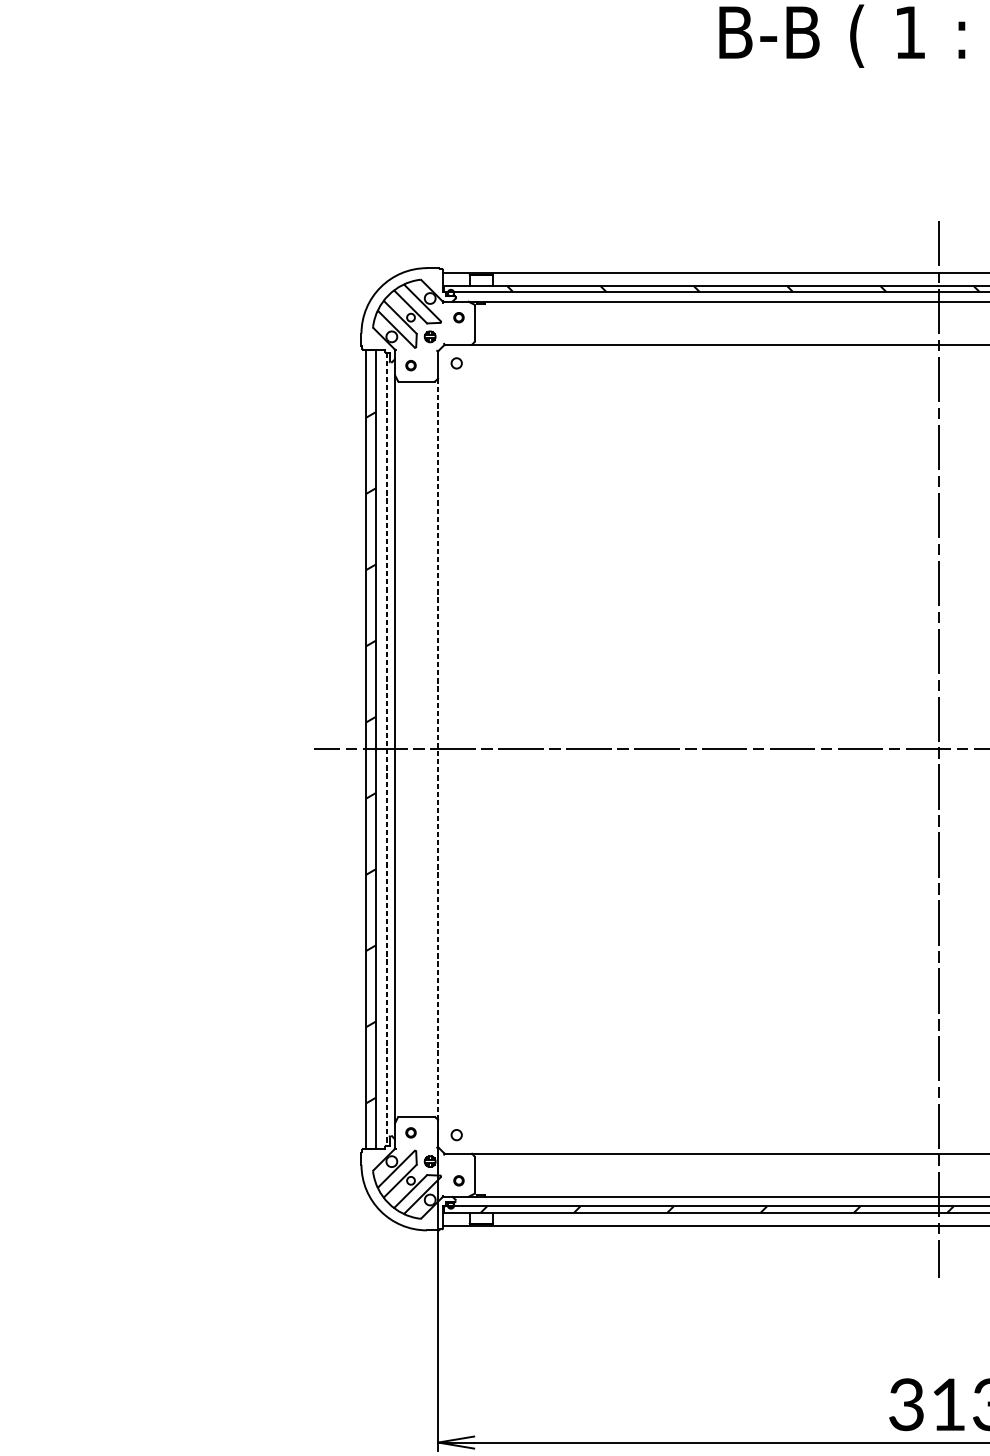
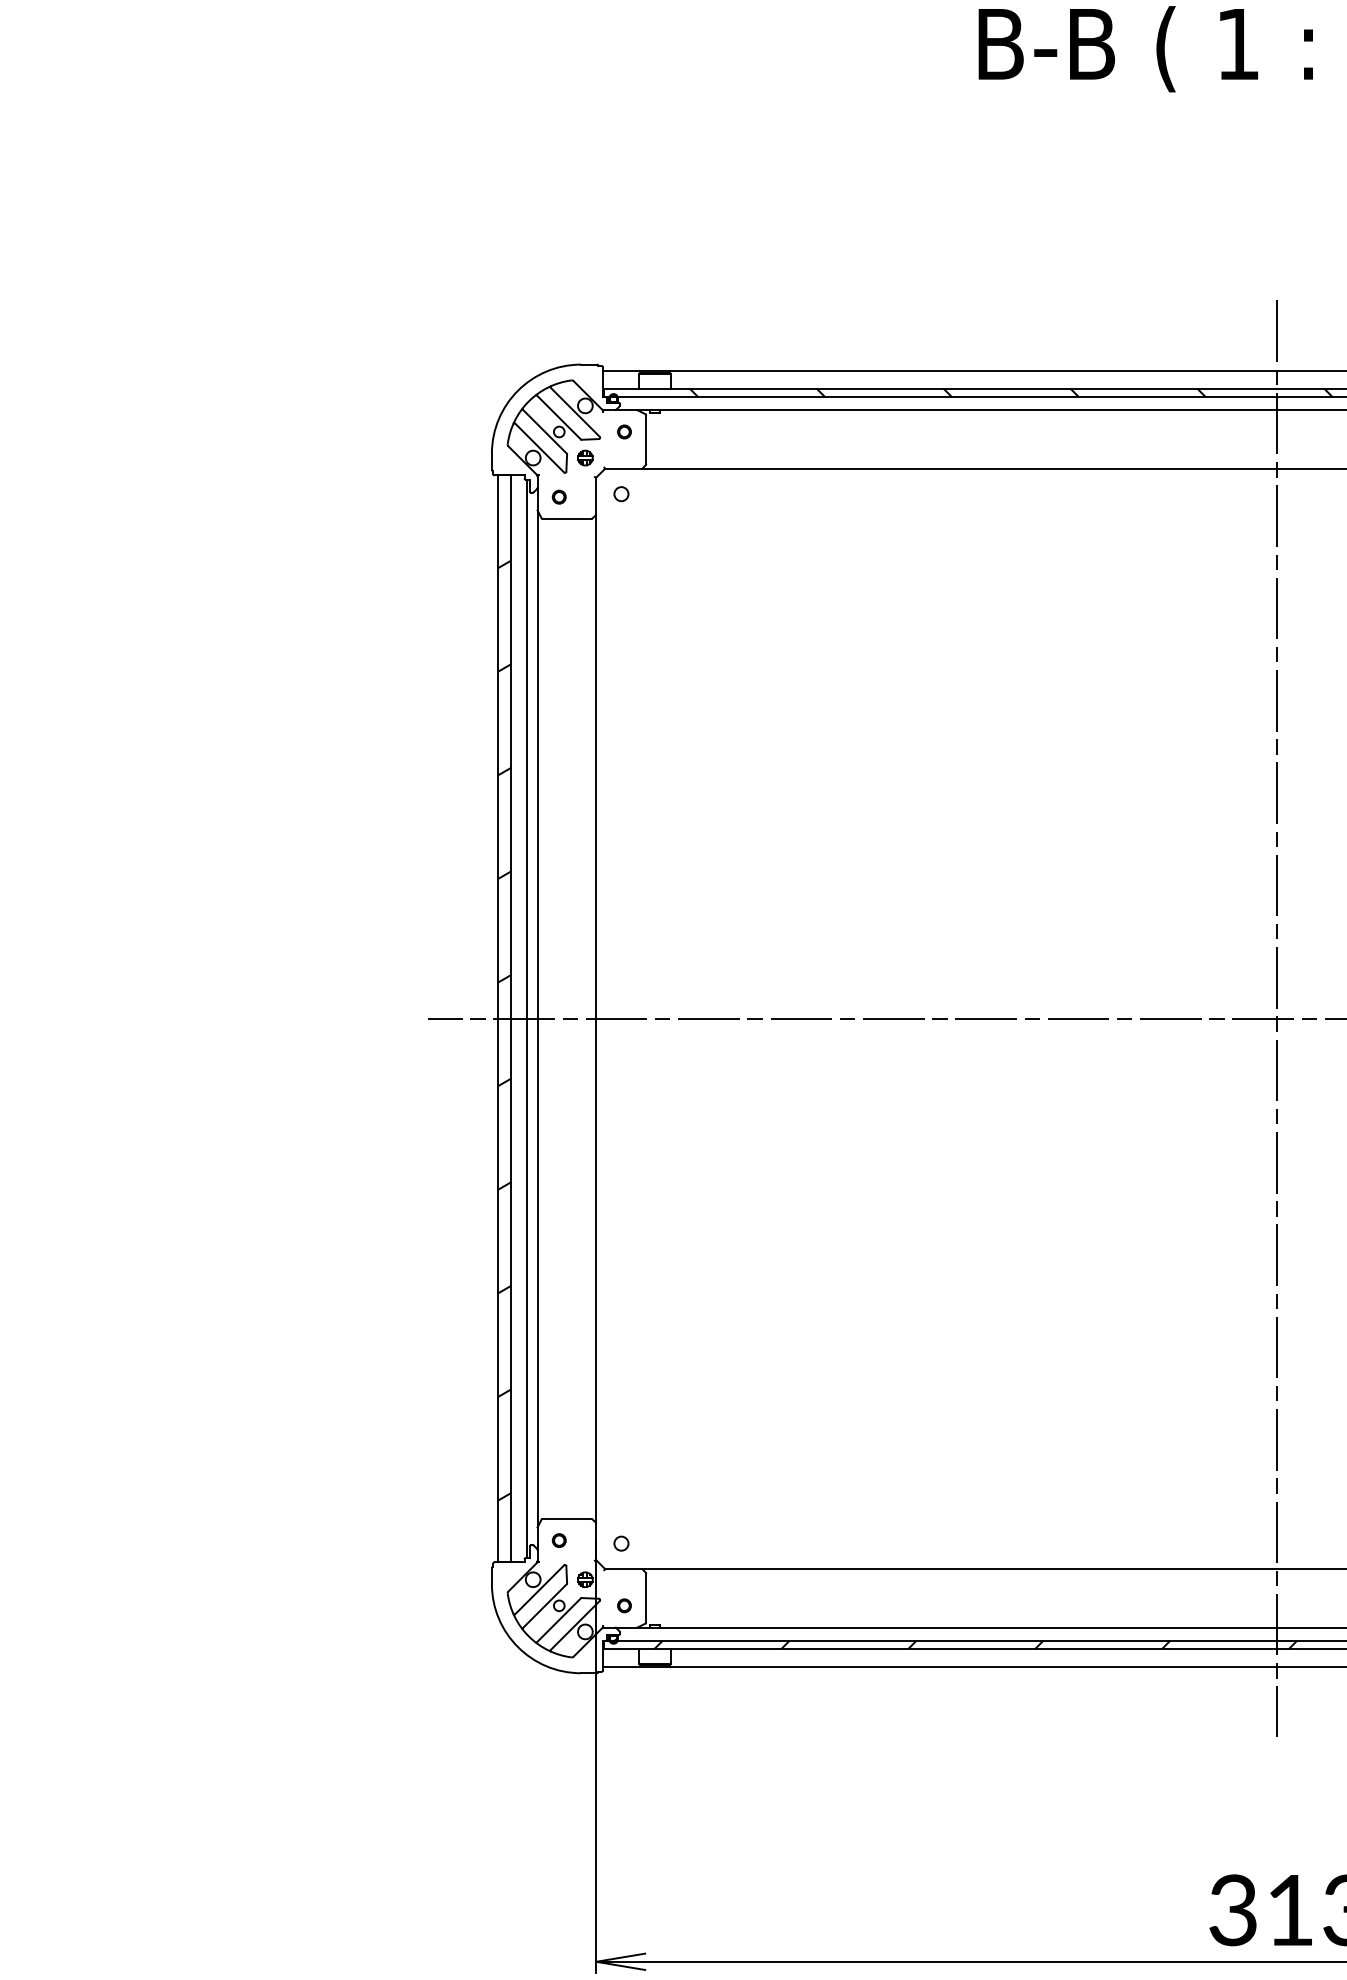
line: (438, 748) -> (596, 1018), dashed -> solid
line: (386, 749) -> (526, 1019), dashed -> solid

